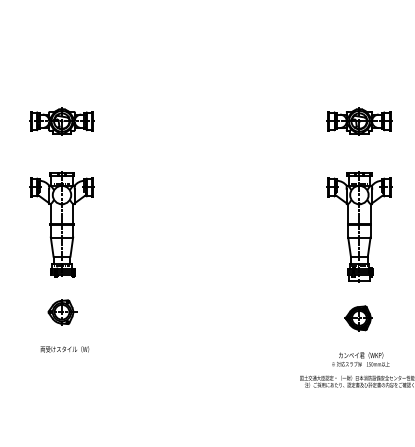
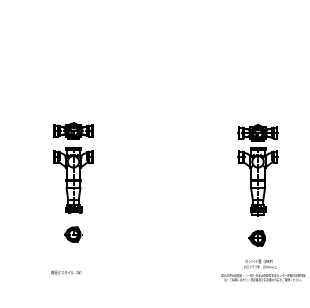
part: (62, 120) -> (73, 130), moved
part: (358, 120) -> (257, 132), moved
text: (65, 349) -> (66, 272), moved

